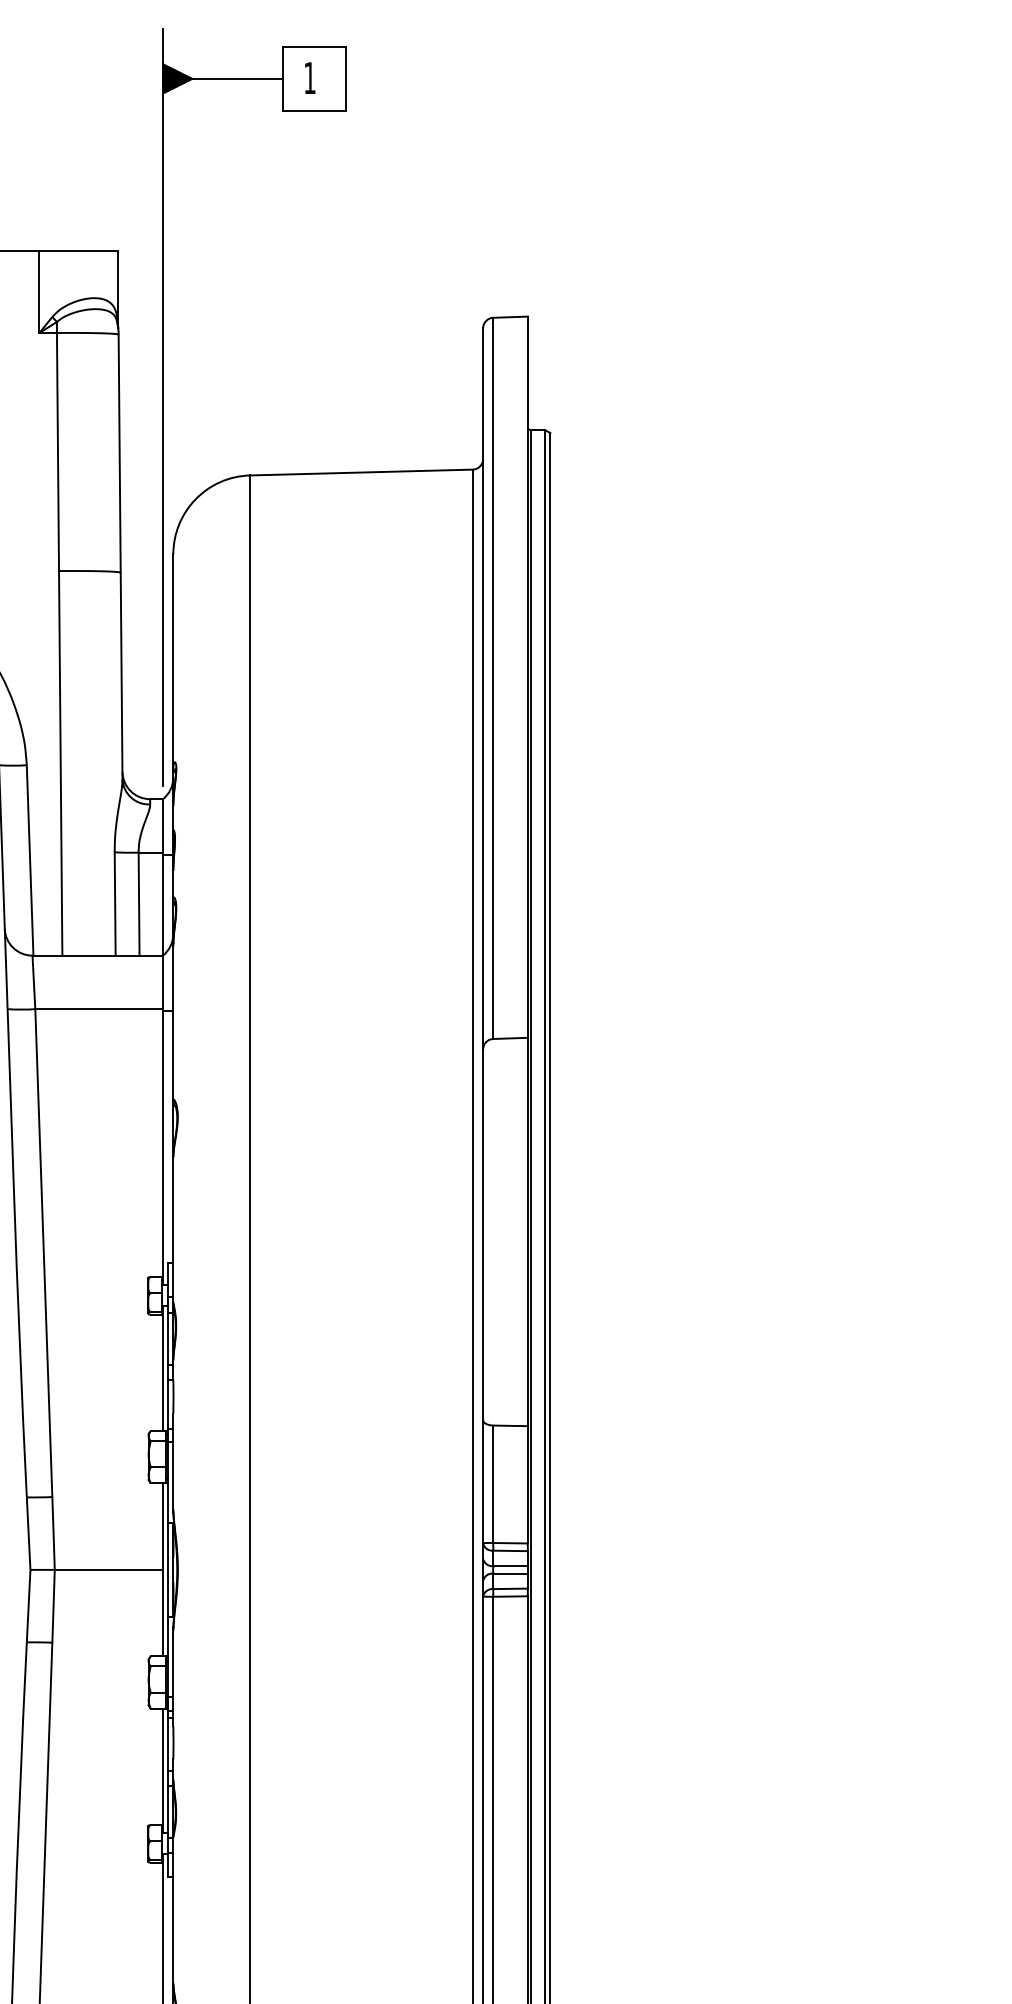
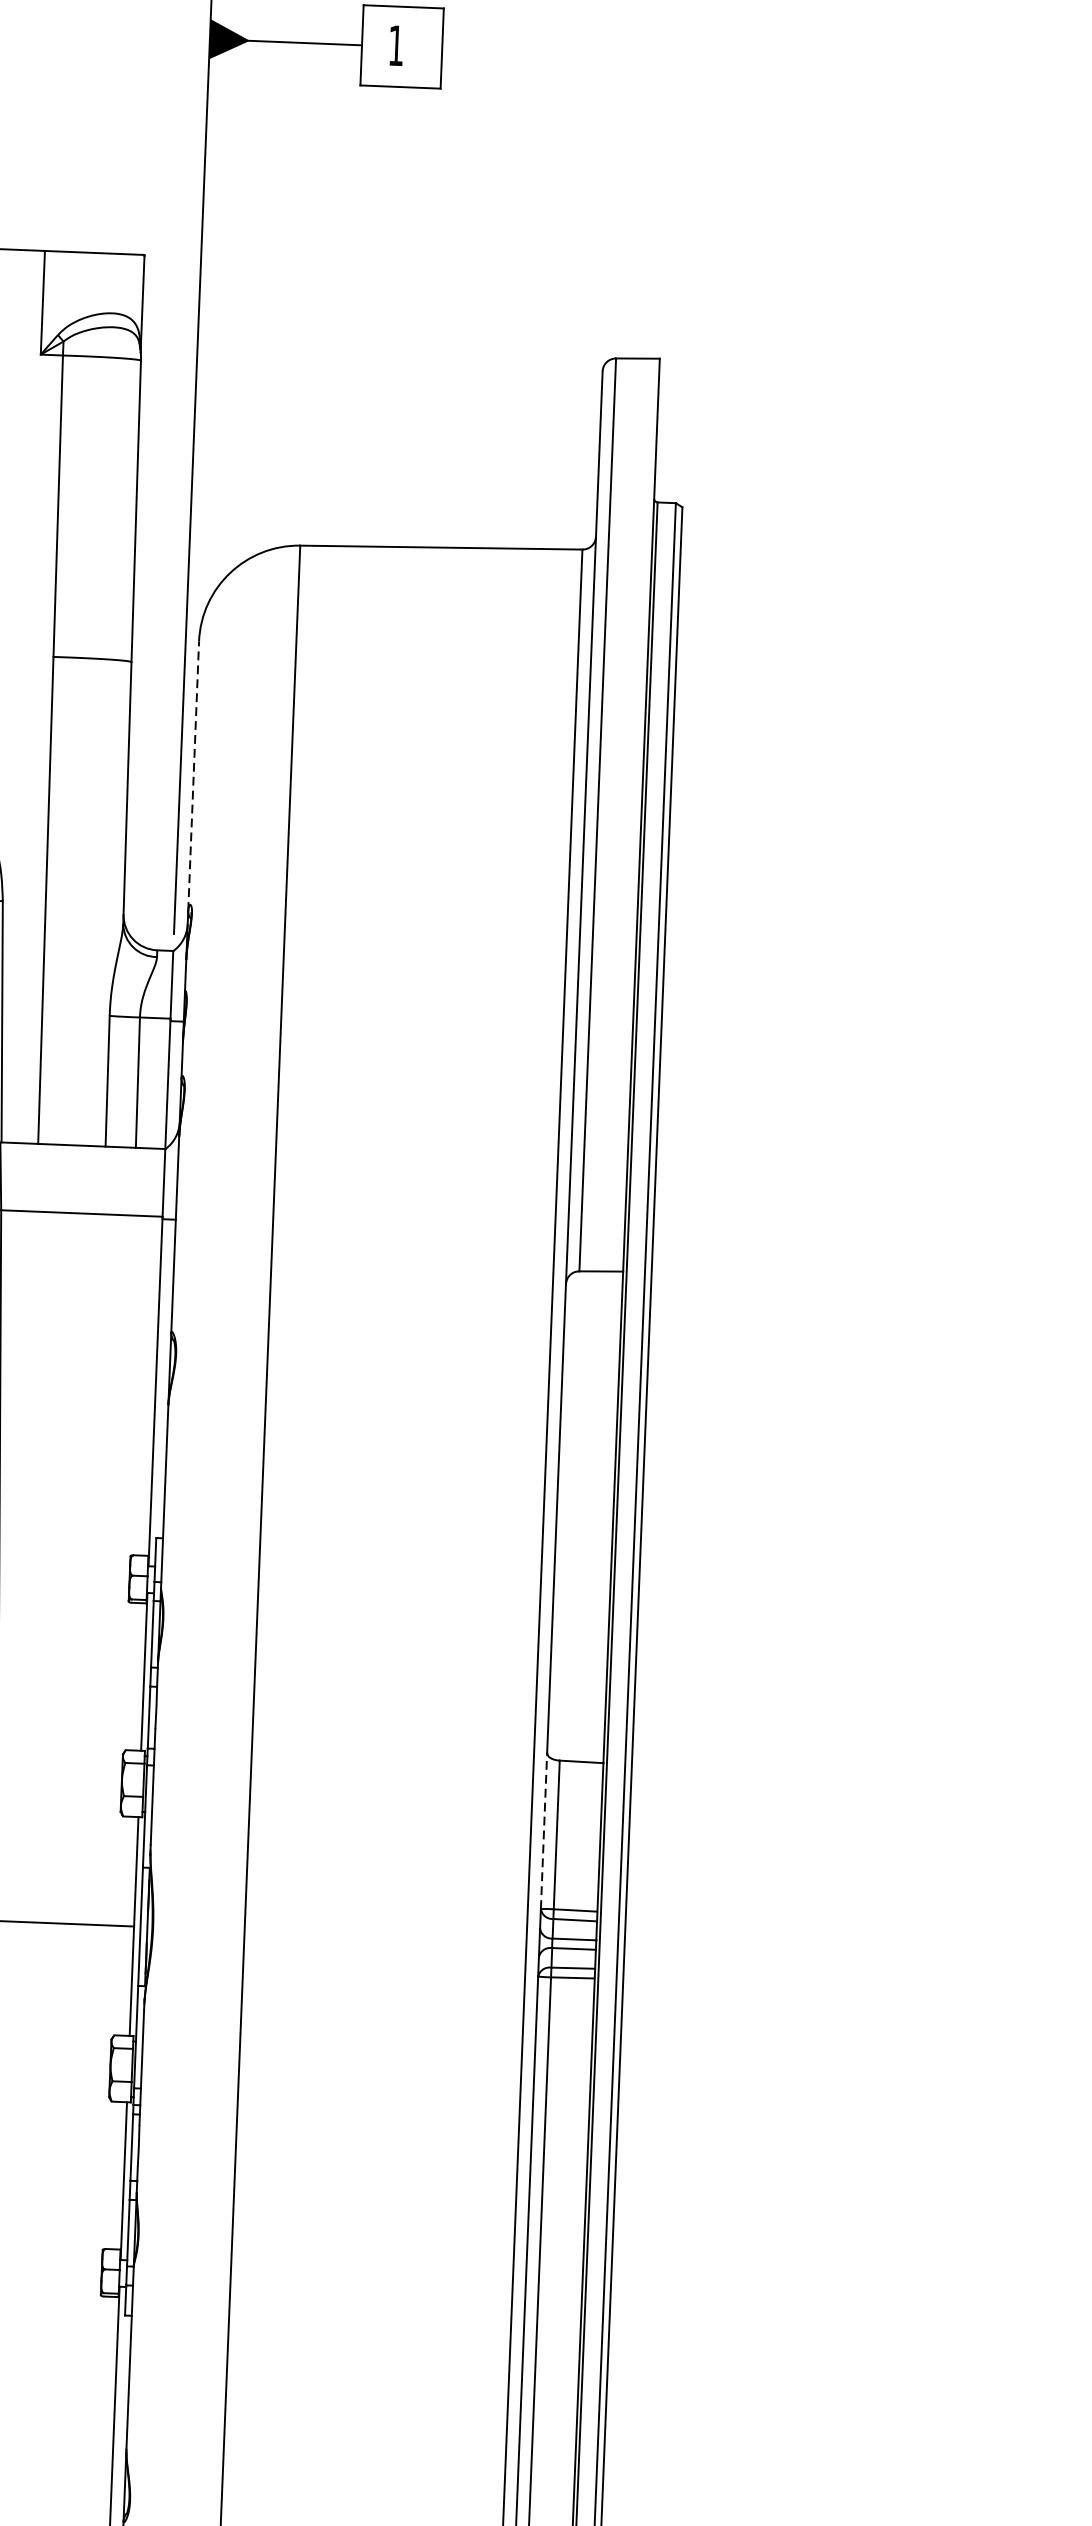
line: (173, 660) -> (193, 775), solid -> dashed
line: (483, 1481) -> (544, 1830), solid -> dashed

